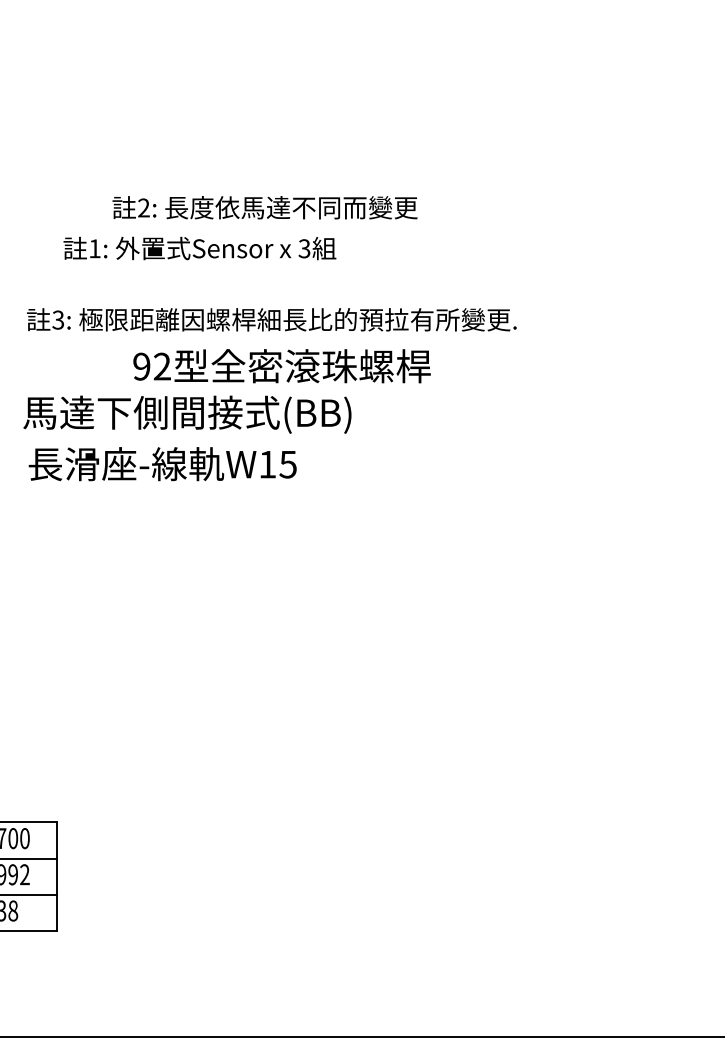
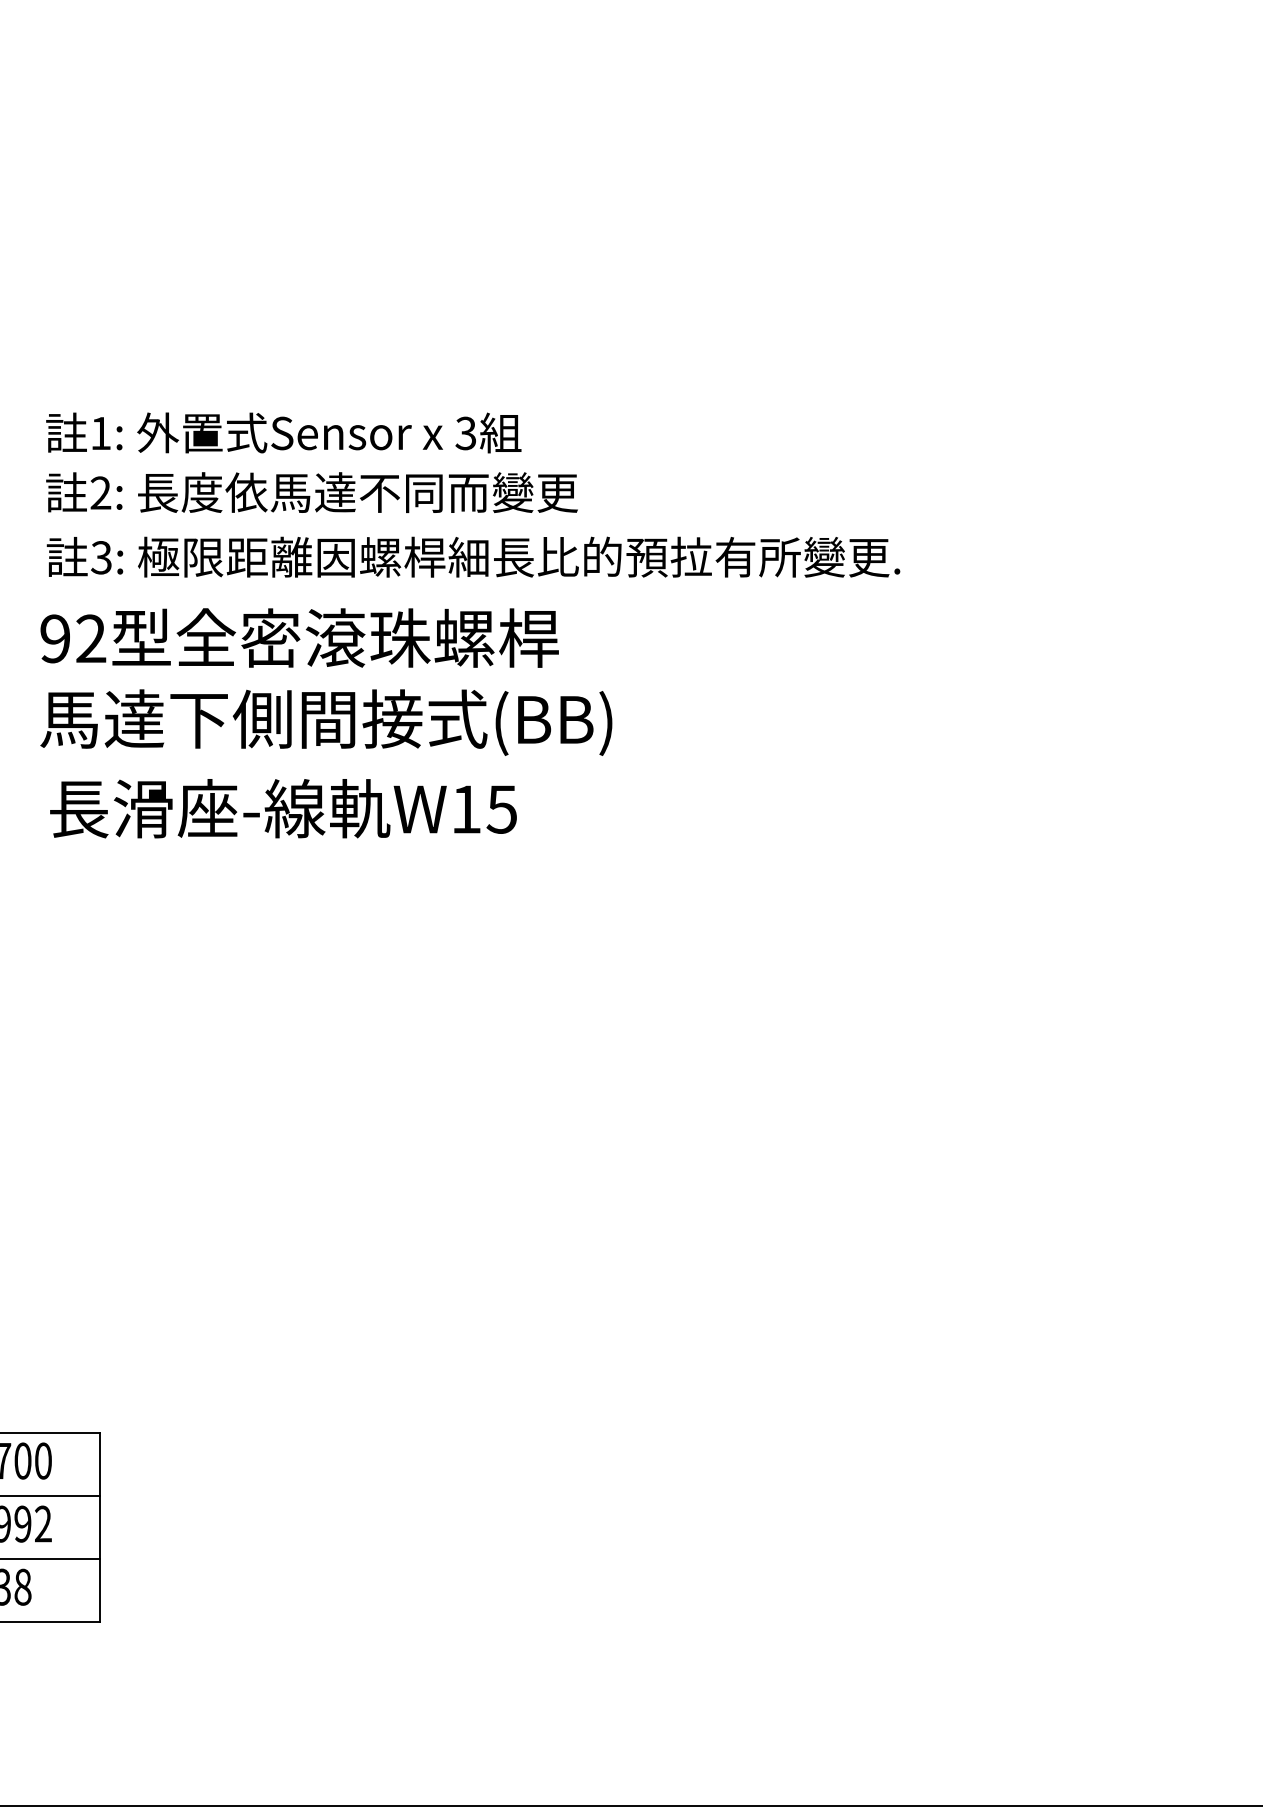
text: (264, 207) -> (310, 492), moved
text: (199, 248) -> (283, 432), moved
text: (281, 366) -> (298, 638), moved

